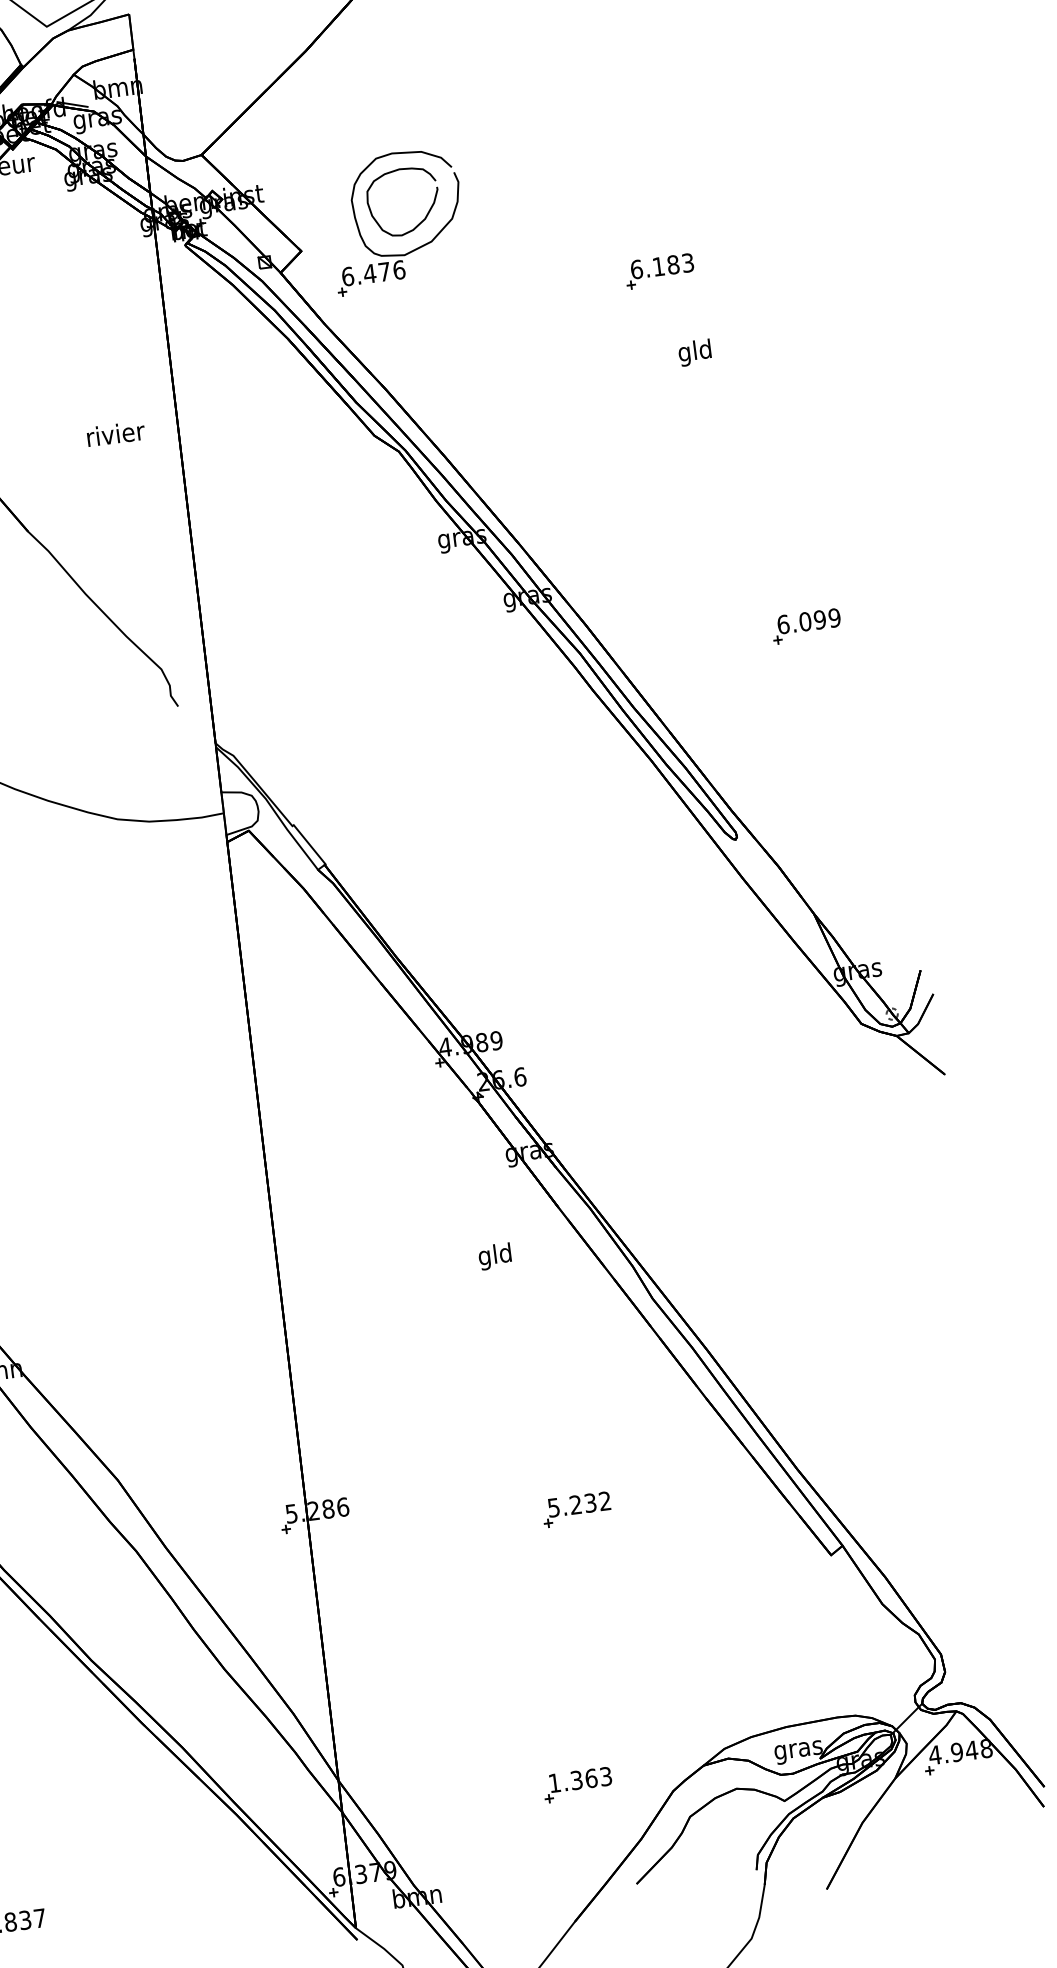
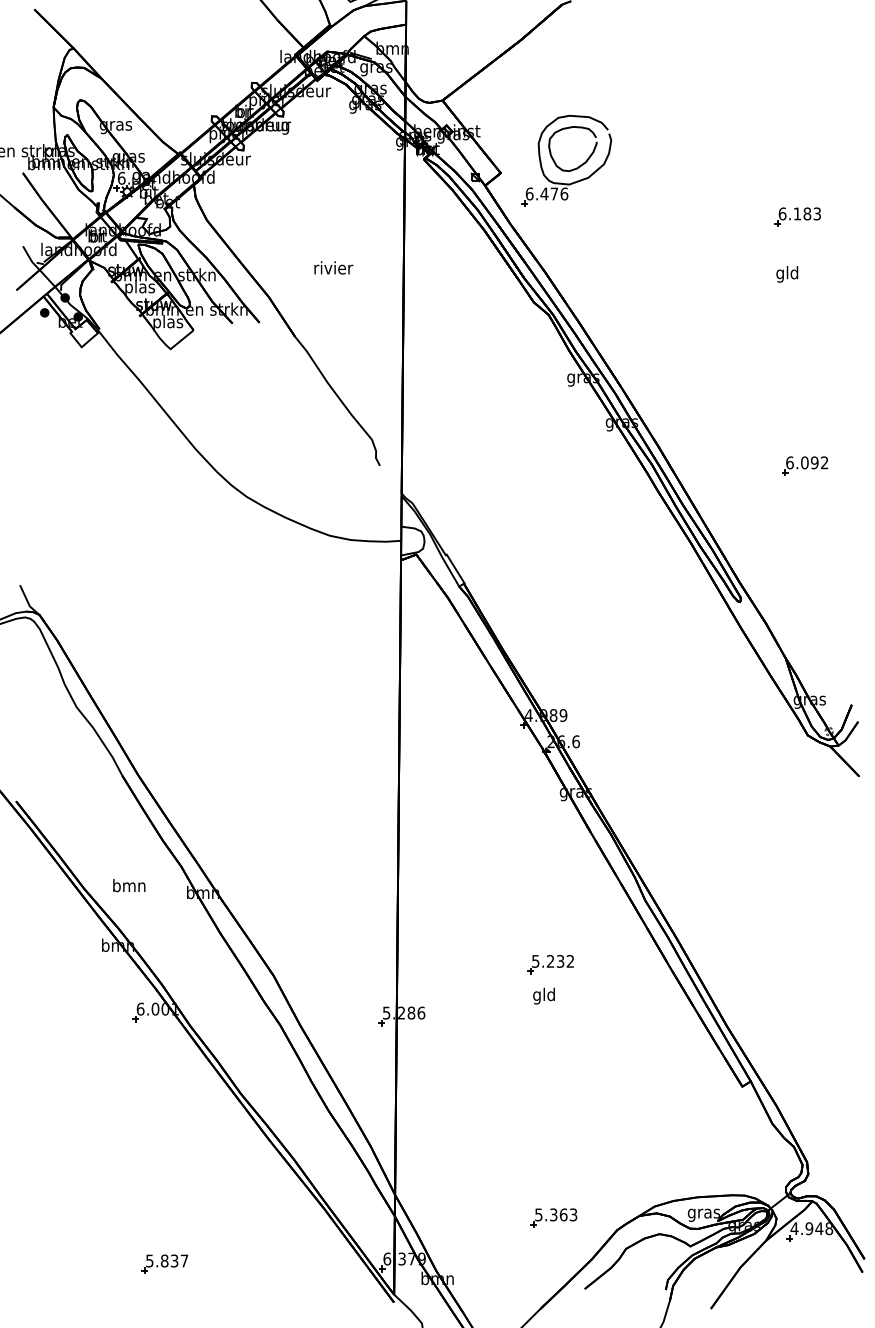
part: (659, 270) -> (797, 216), moved
text: (695, 352) -> (787, 274), moved
text: (115, 433) -> (333, 267), moved
text: (834, 617) -> (824, 462), 6.099 -> 6.092
text: (494, 1255) -> (543, 995), moved
part: (576, 1509) -> (550, 964), moved
text: (554, 1782) -> (538, 1214), 1.363 -> 5.363

